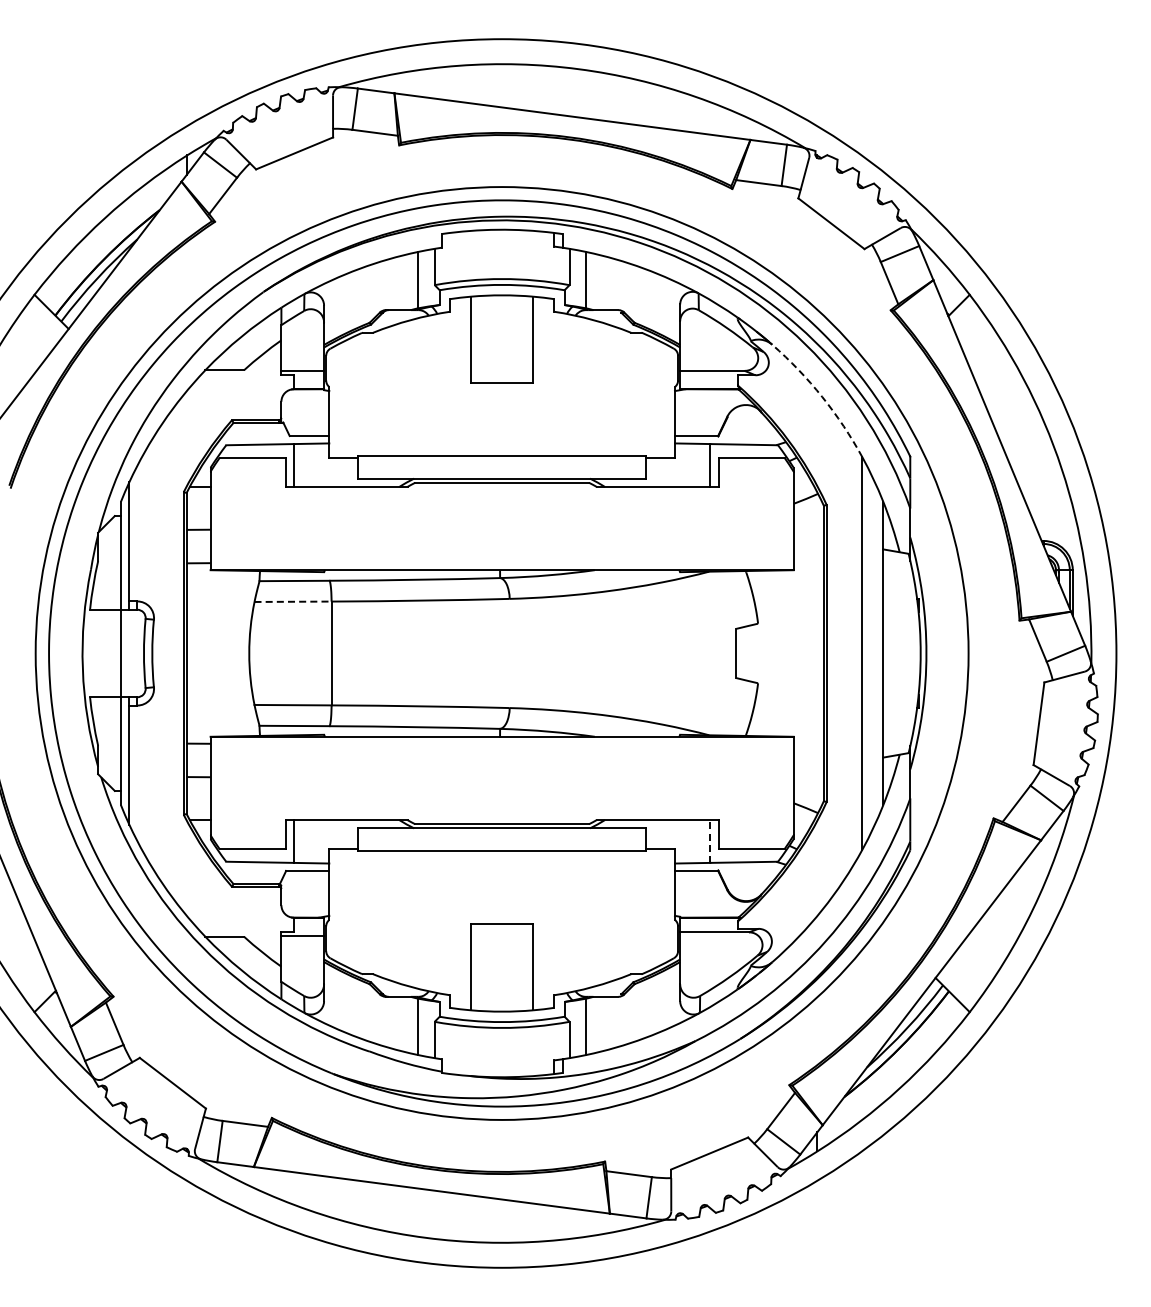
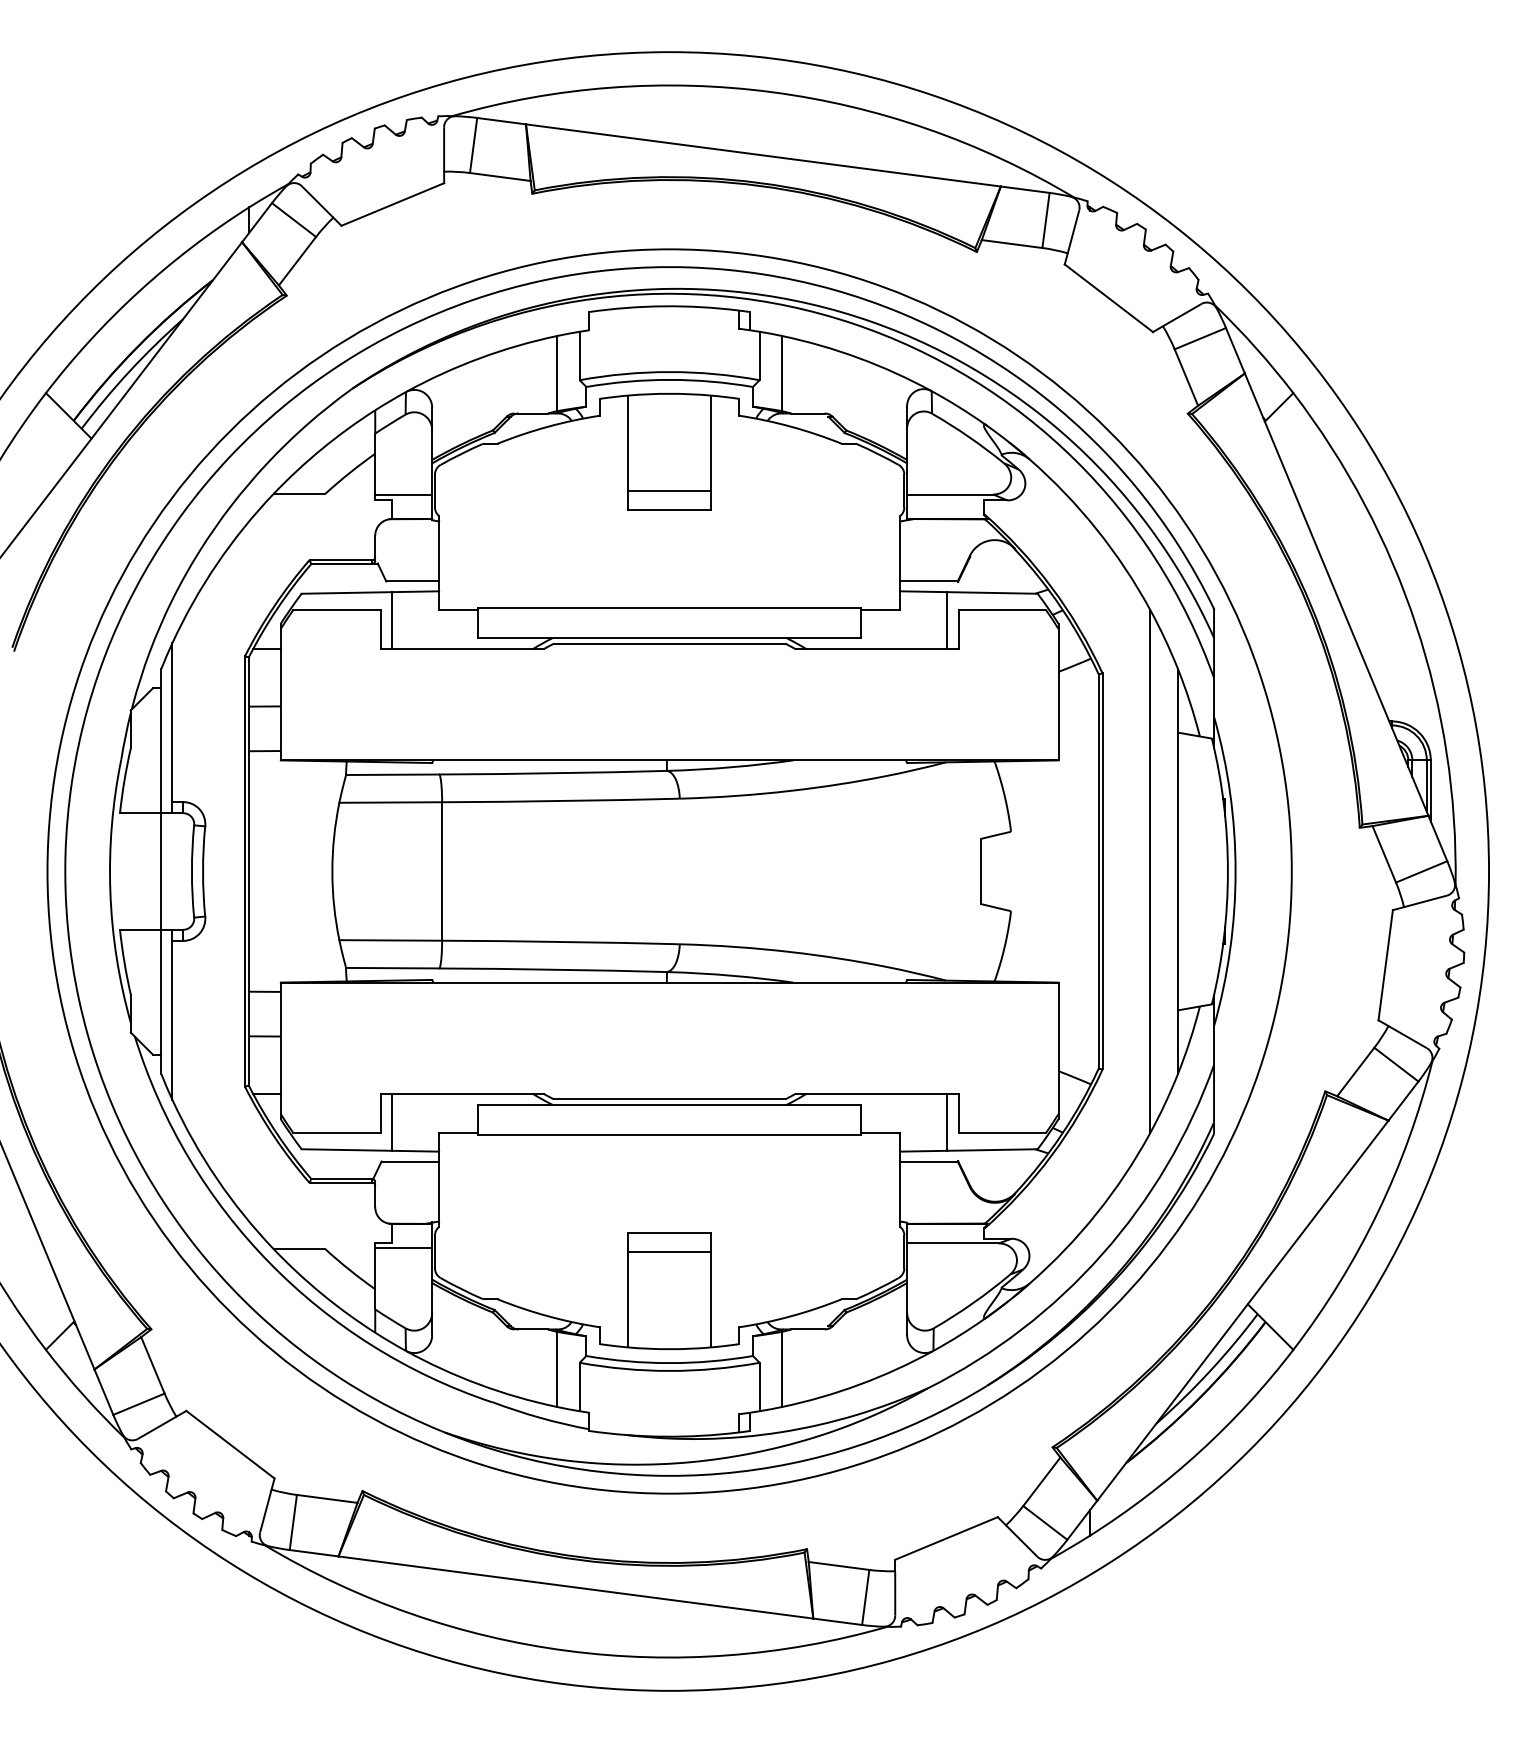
line: (501, 368) -> (668, 491), added
arc: (822, 397) -> (1096, 530), dashed -> solid
line: (293, 601) -> (391, 802), dashed -> solid
line: (710, 841) -> (947, 1122), dashed -> solid
line: (501, 938) -> (668, 1251), added

